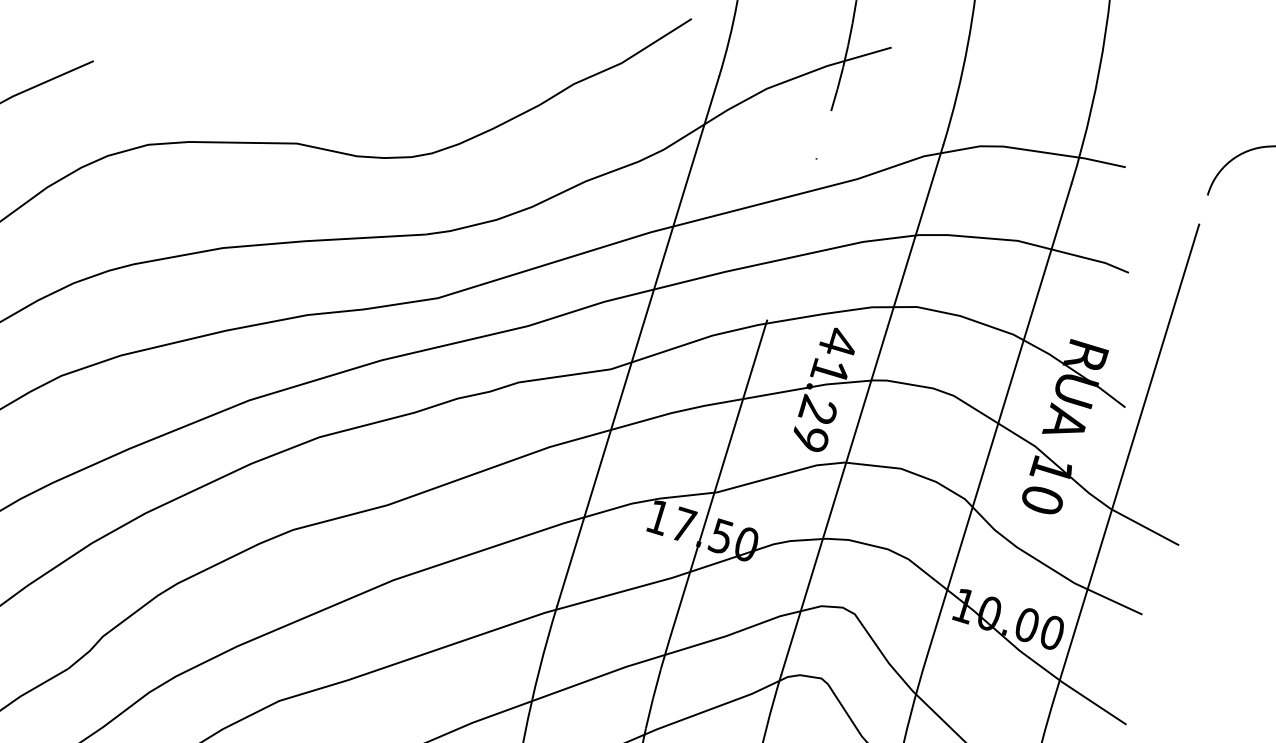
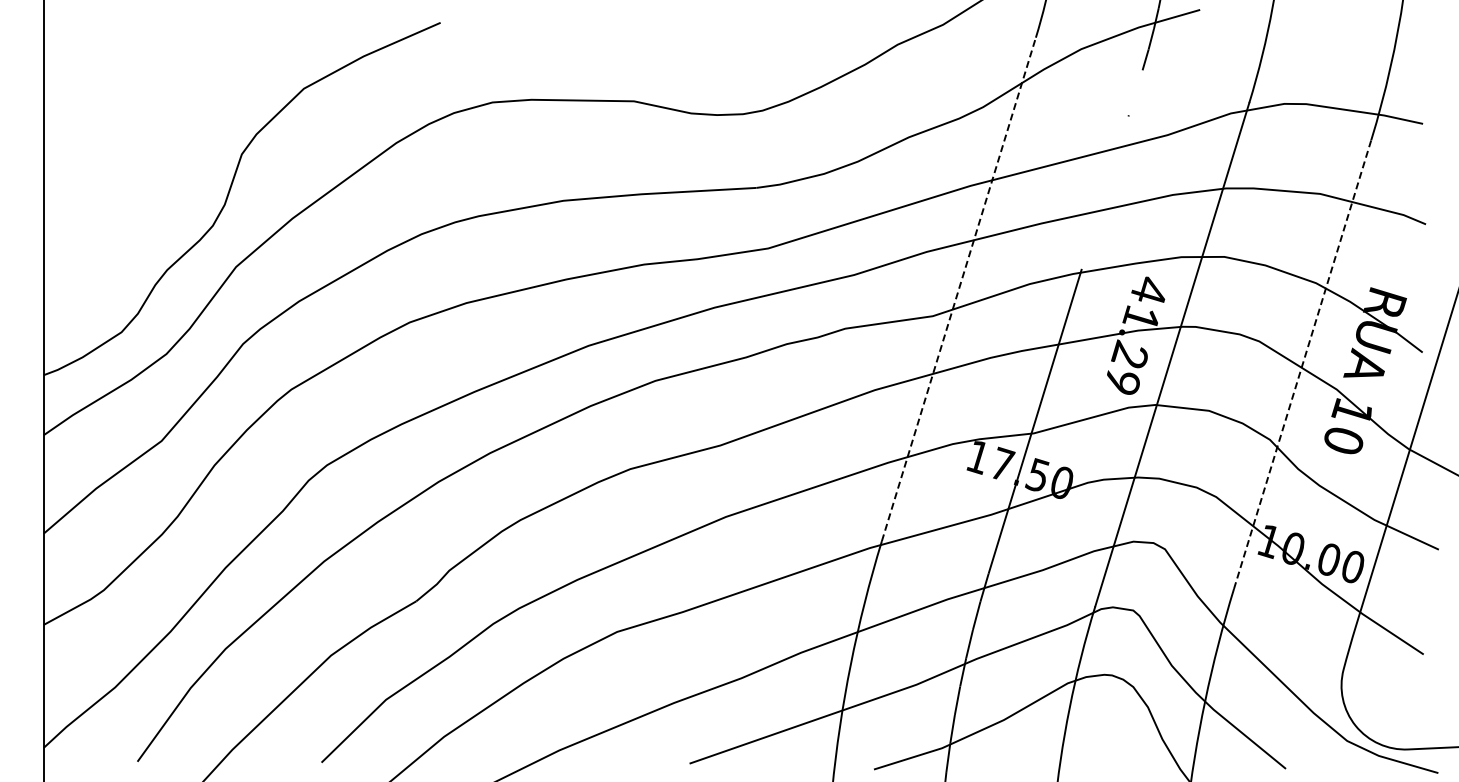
line: (638, 340) -> (959, 288), solid -> dashed
line: (999, 420) -> (1302, 364), solid -> dashed

